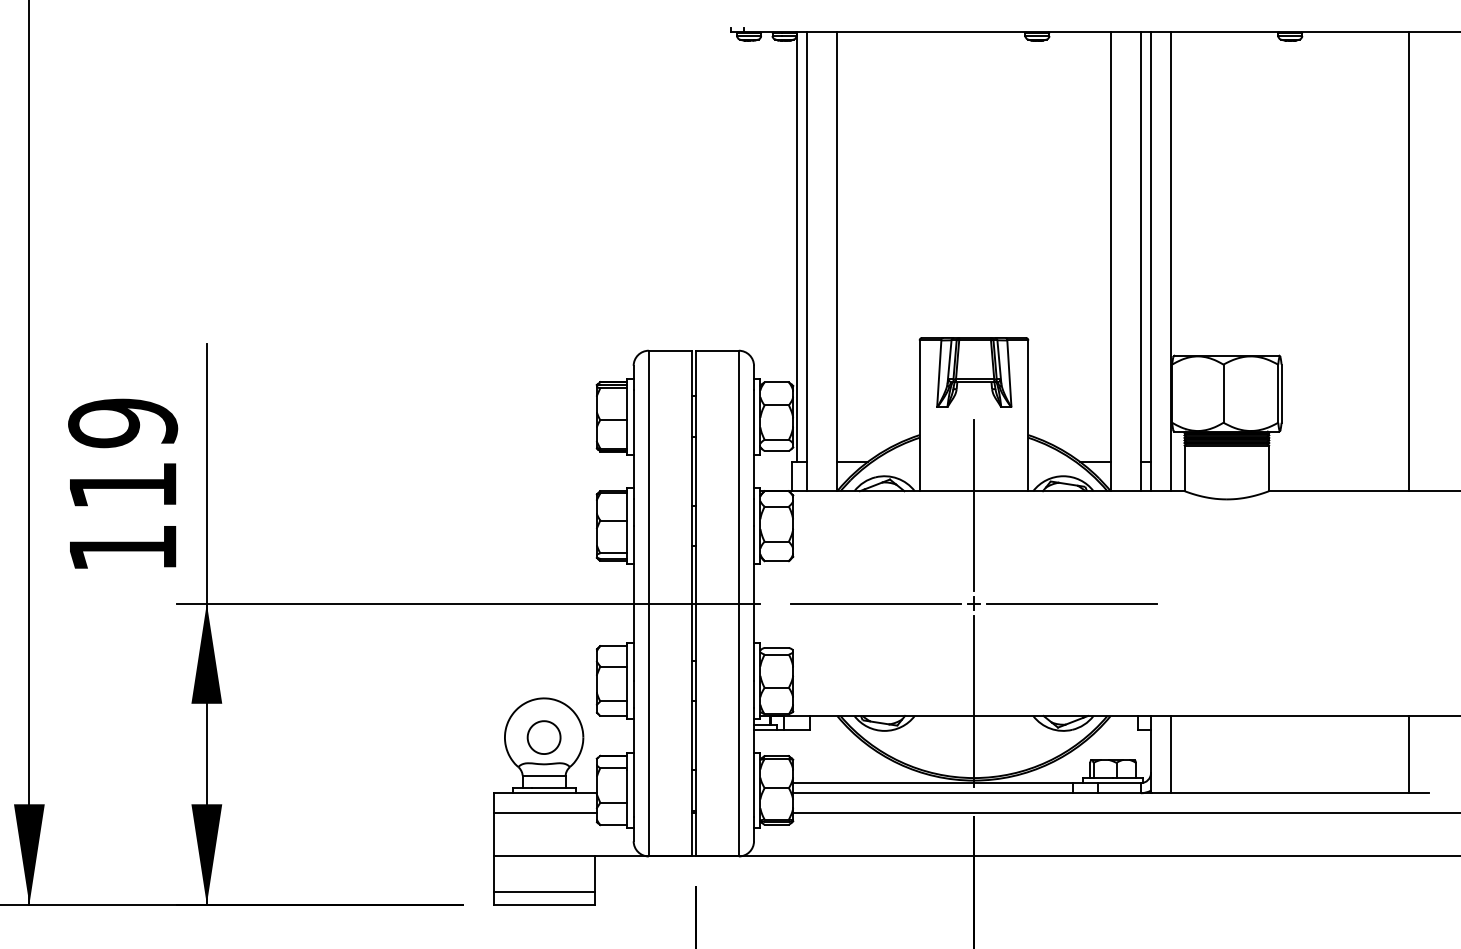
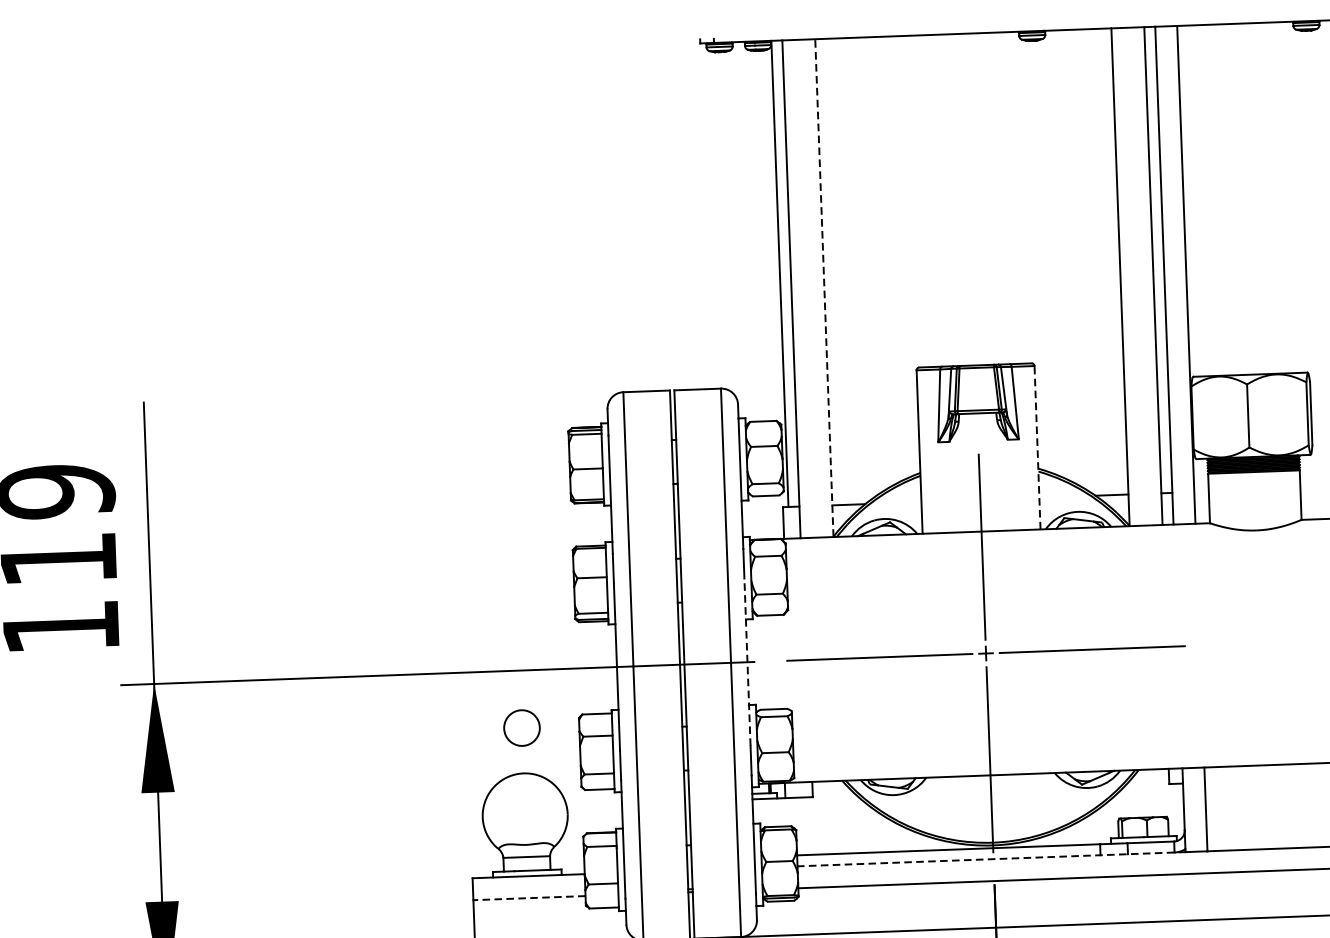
line: (837, 261) -> (824, 287), solid -> dashed
line: (1028, 415) -> (1037, 447), solid -> dashed
line: (754, 603) -> (748, 662), solid -> dashed
part: (543, 737) -> (521, 727), moved
line: (971, 793) -> (990, 859), solid -> dashed
line: (545, 813) -> (529, 898), solid -> dashed

